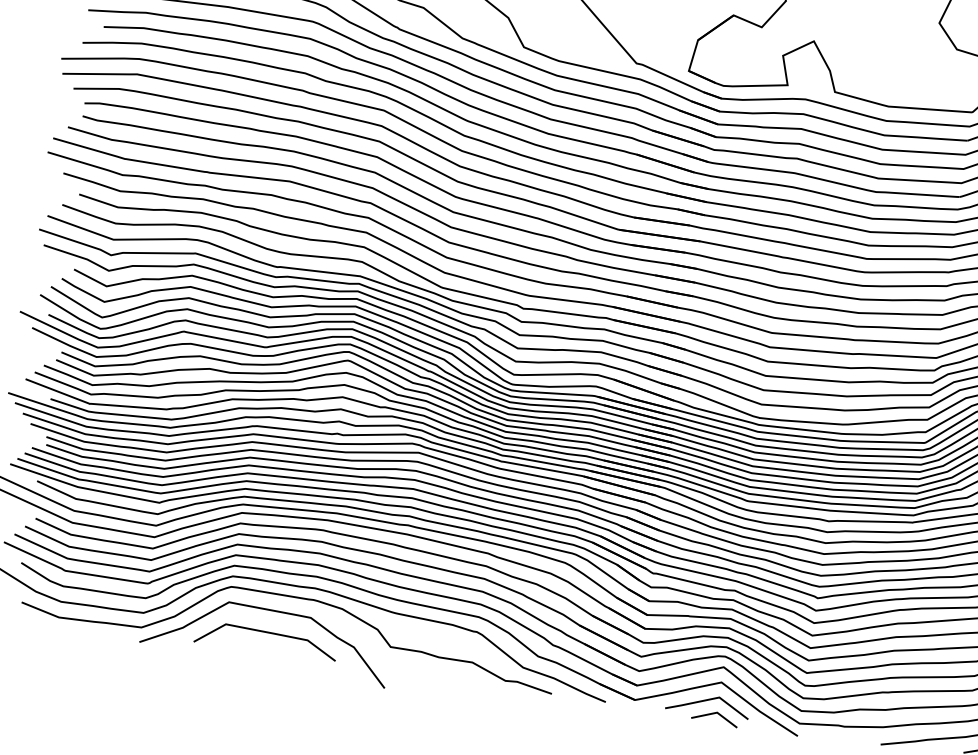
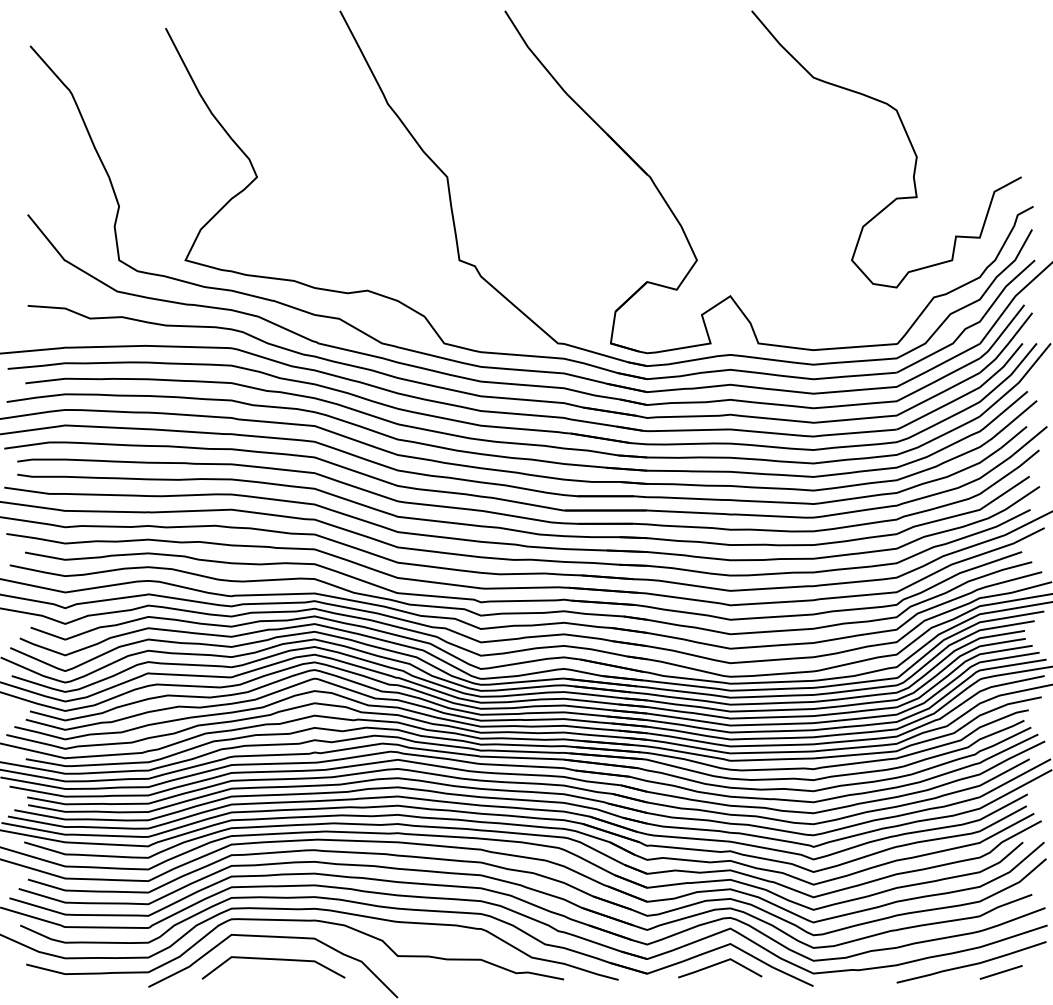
line: (715, 714) -> (728, 976), removed

